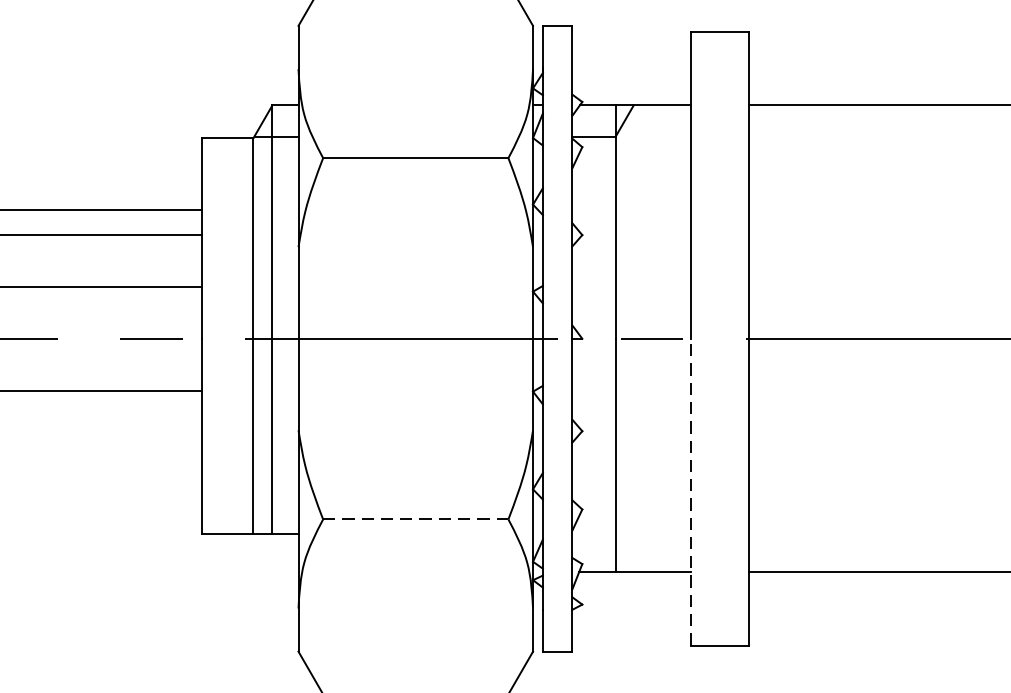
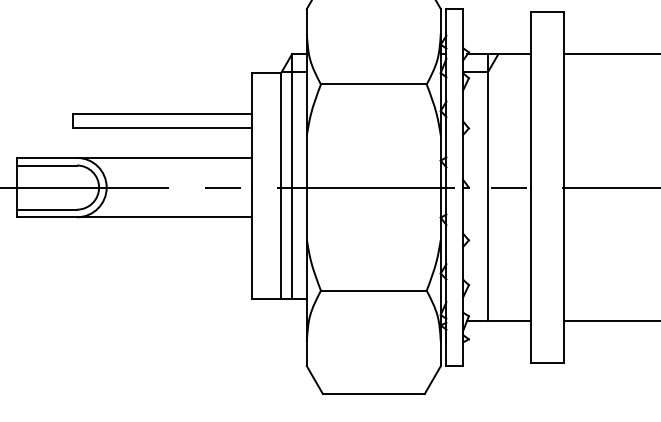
line: (691, 492) -> (531, 275), dashed -> solid
line: (415, 519) -> (373, 290), dashed -> solid

